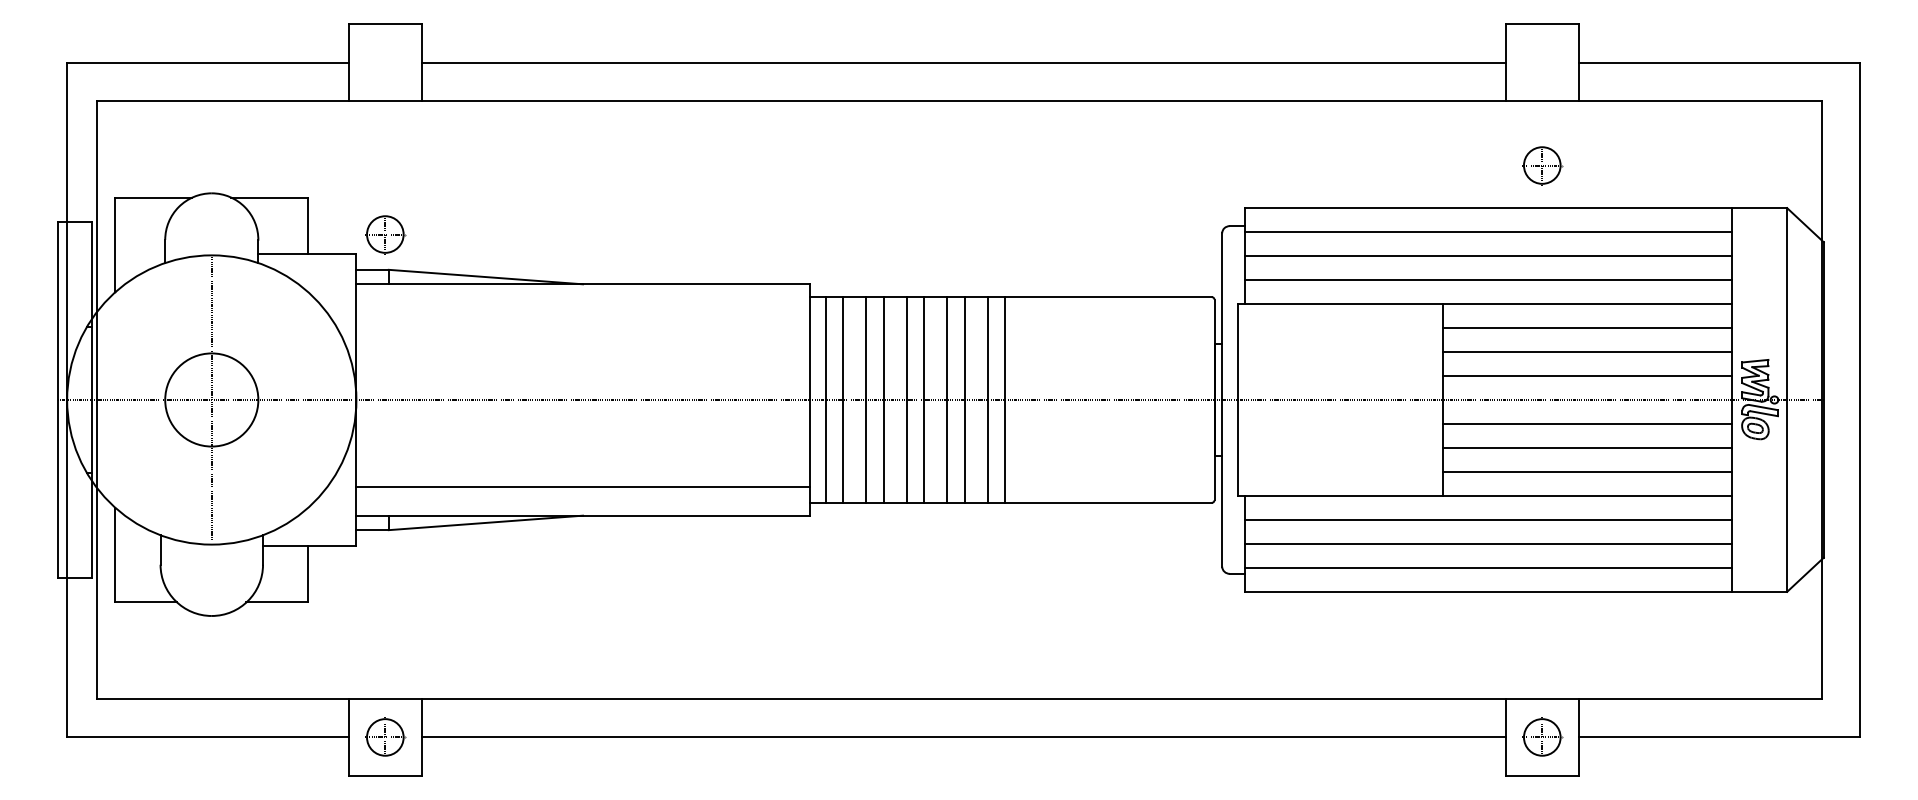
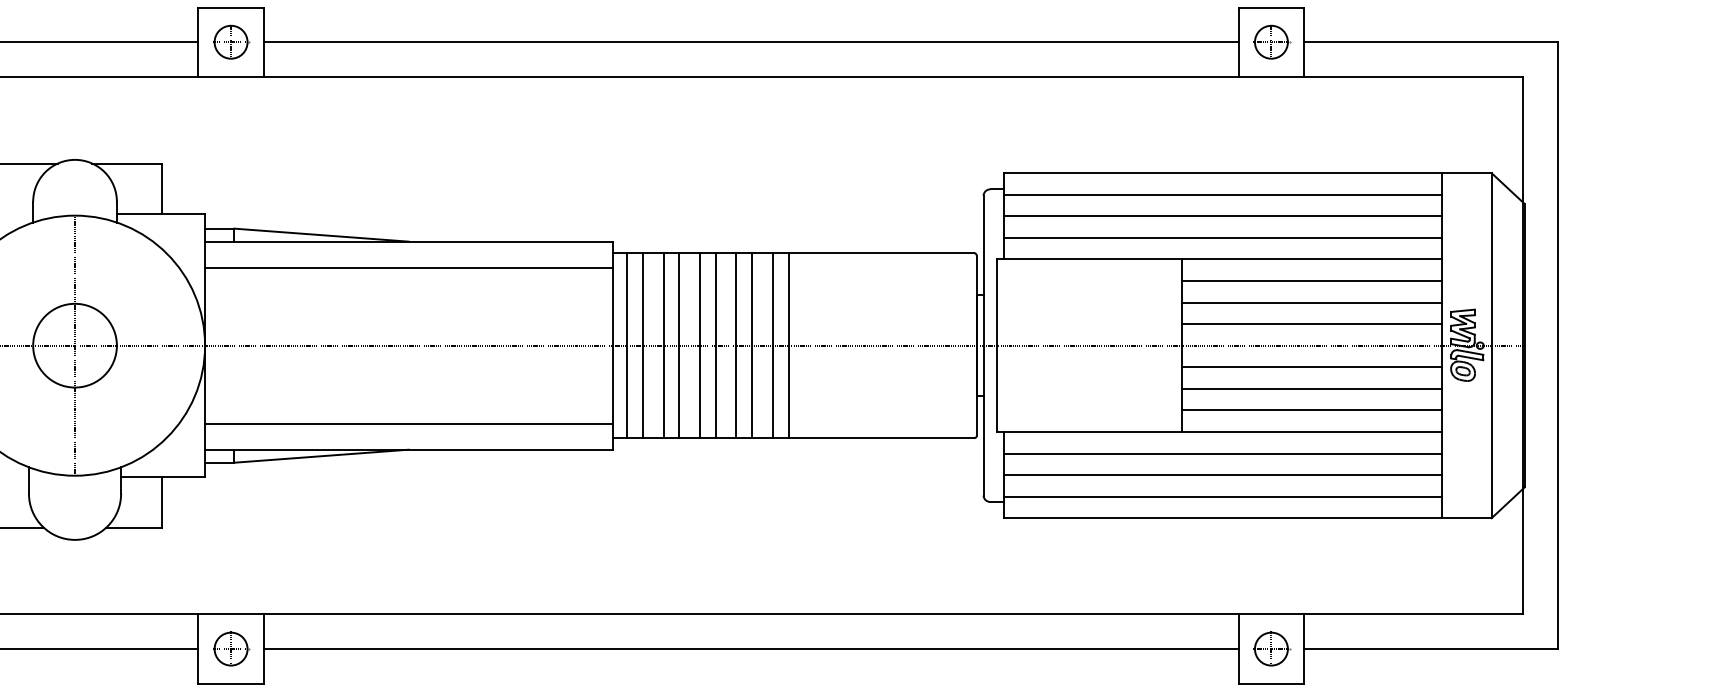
part: (1542, 165) -> (1271, 42), moved
part: (385, 234) -> (231, 42), moved
line: (582, 313) -> (408, 267), added

